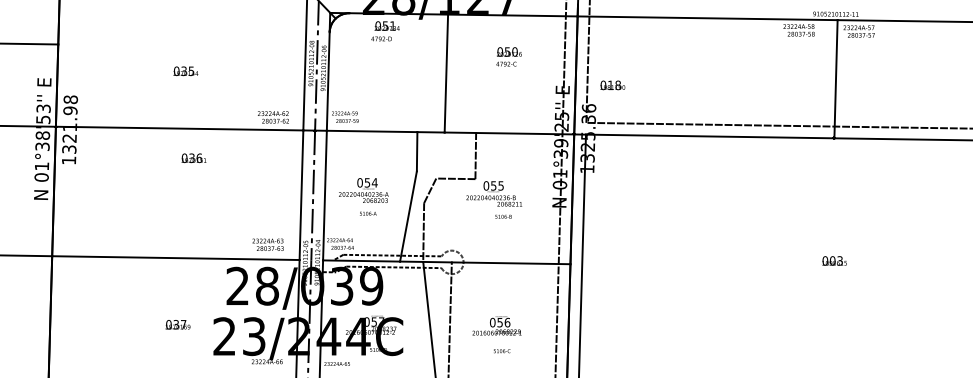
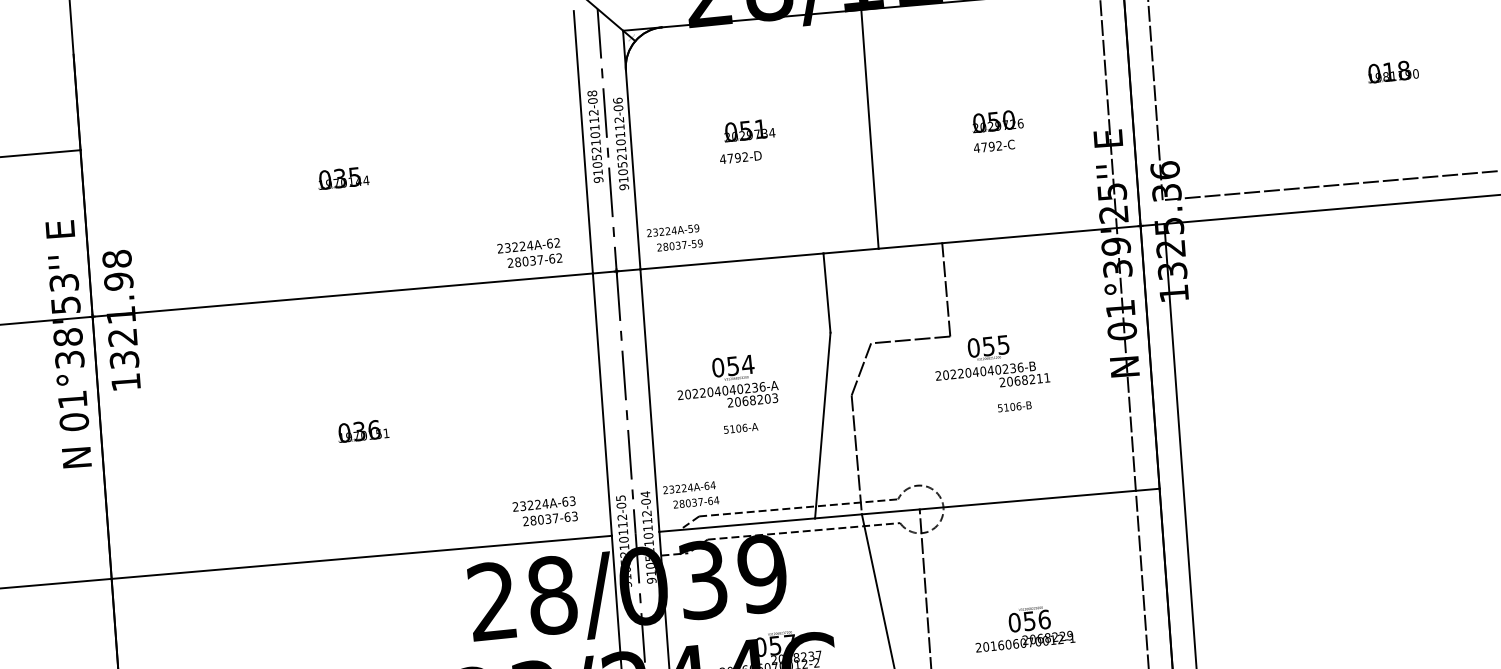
text: (385, 31) -> (747, 141), moved
text: (508, 56) -> (996, 130), moved
text: (612, 85) -> (1392, 72), moved
text: (193, 158) -> (362, 431), moved

